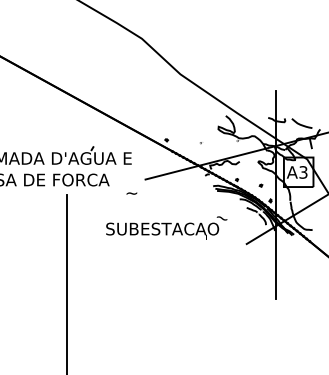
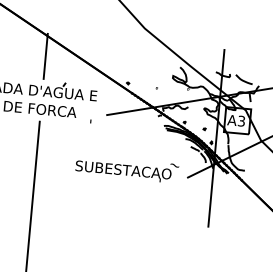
line: (67, 117) -> (45, 56), added
text: (131, 190) -> (94, 123), ~ -> '
text: (166, 227) -> (126, 168), moved

